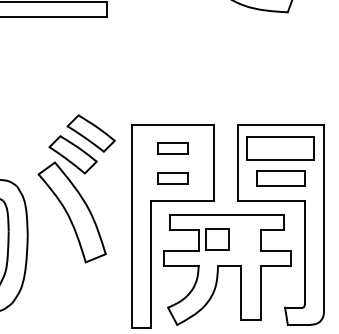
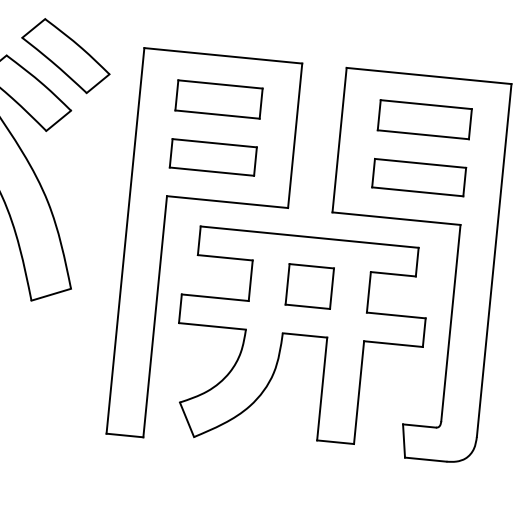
part: (172, 147) -> (218, 97), size x1.43
part: (280, 147) -> (424, 118), size x0.71
part: (172, 178) -> (212, 156), size x1.43
part: (217, 239) -> (309, 285), moved

